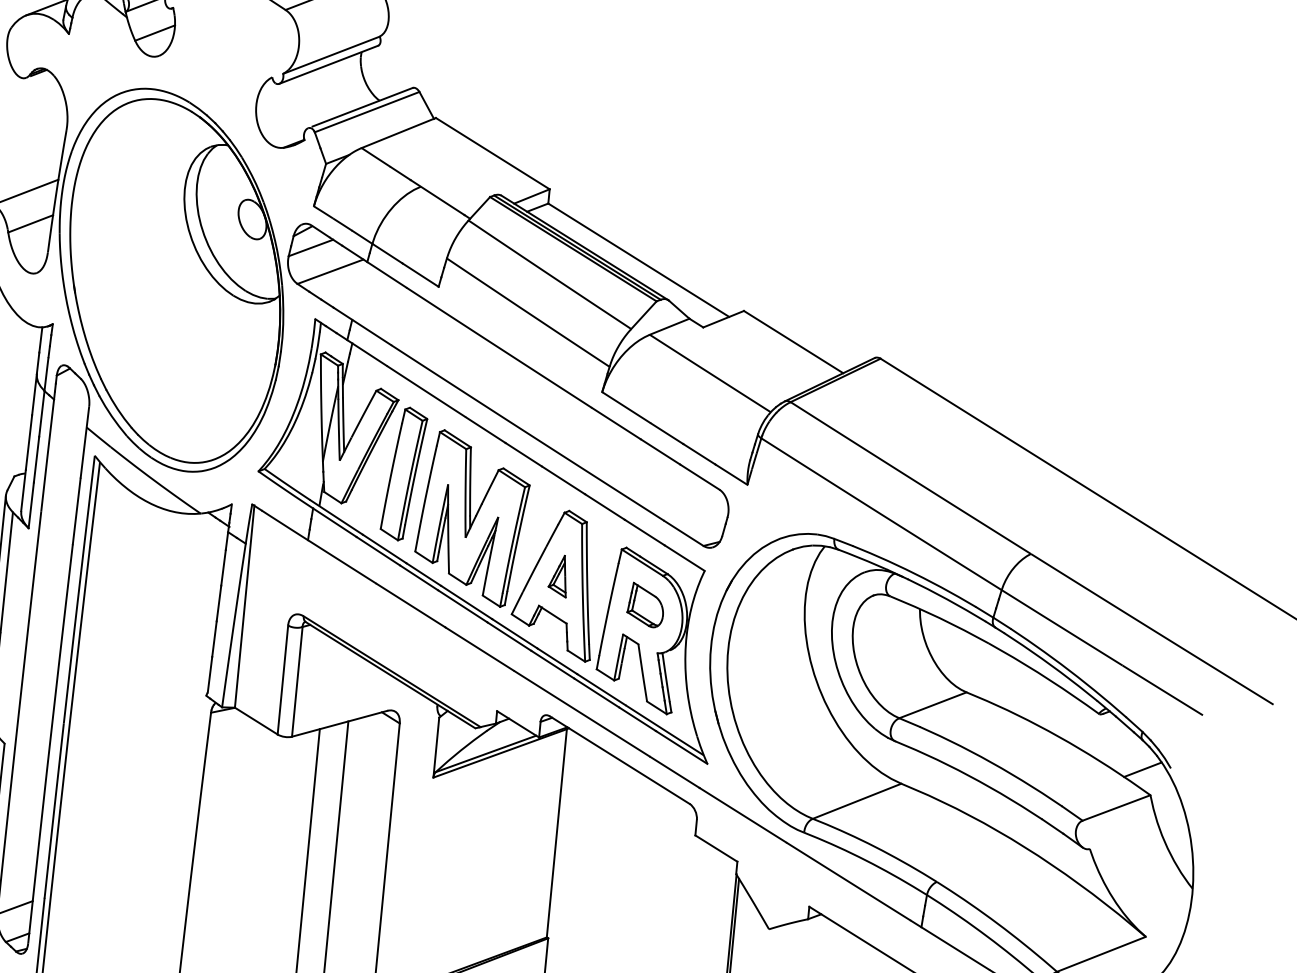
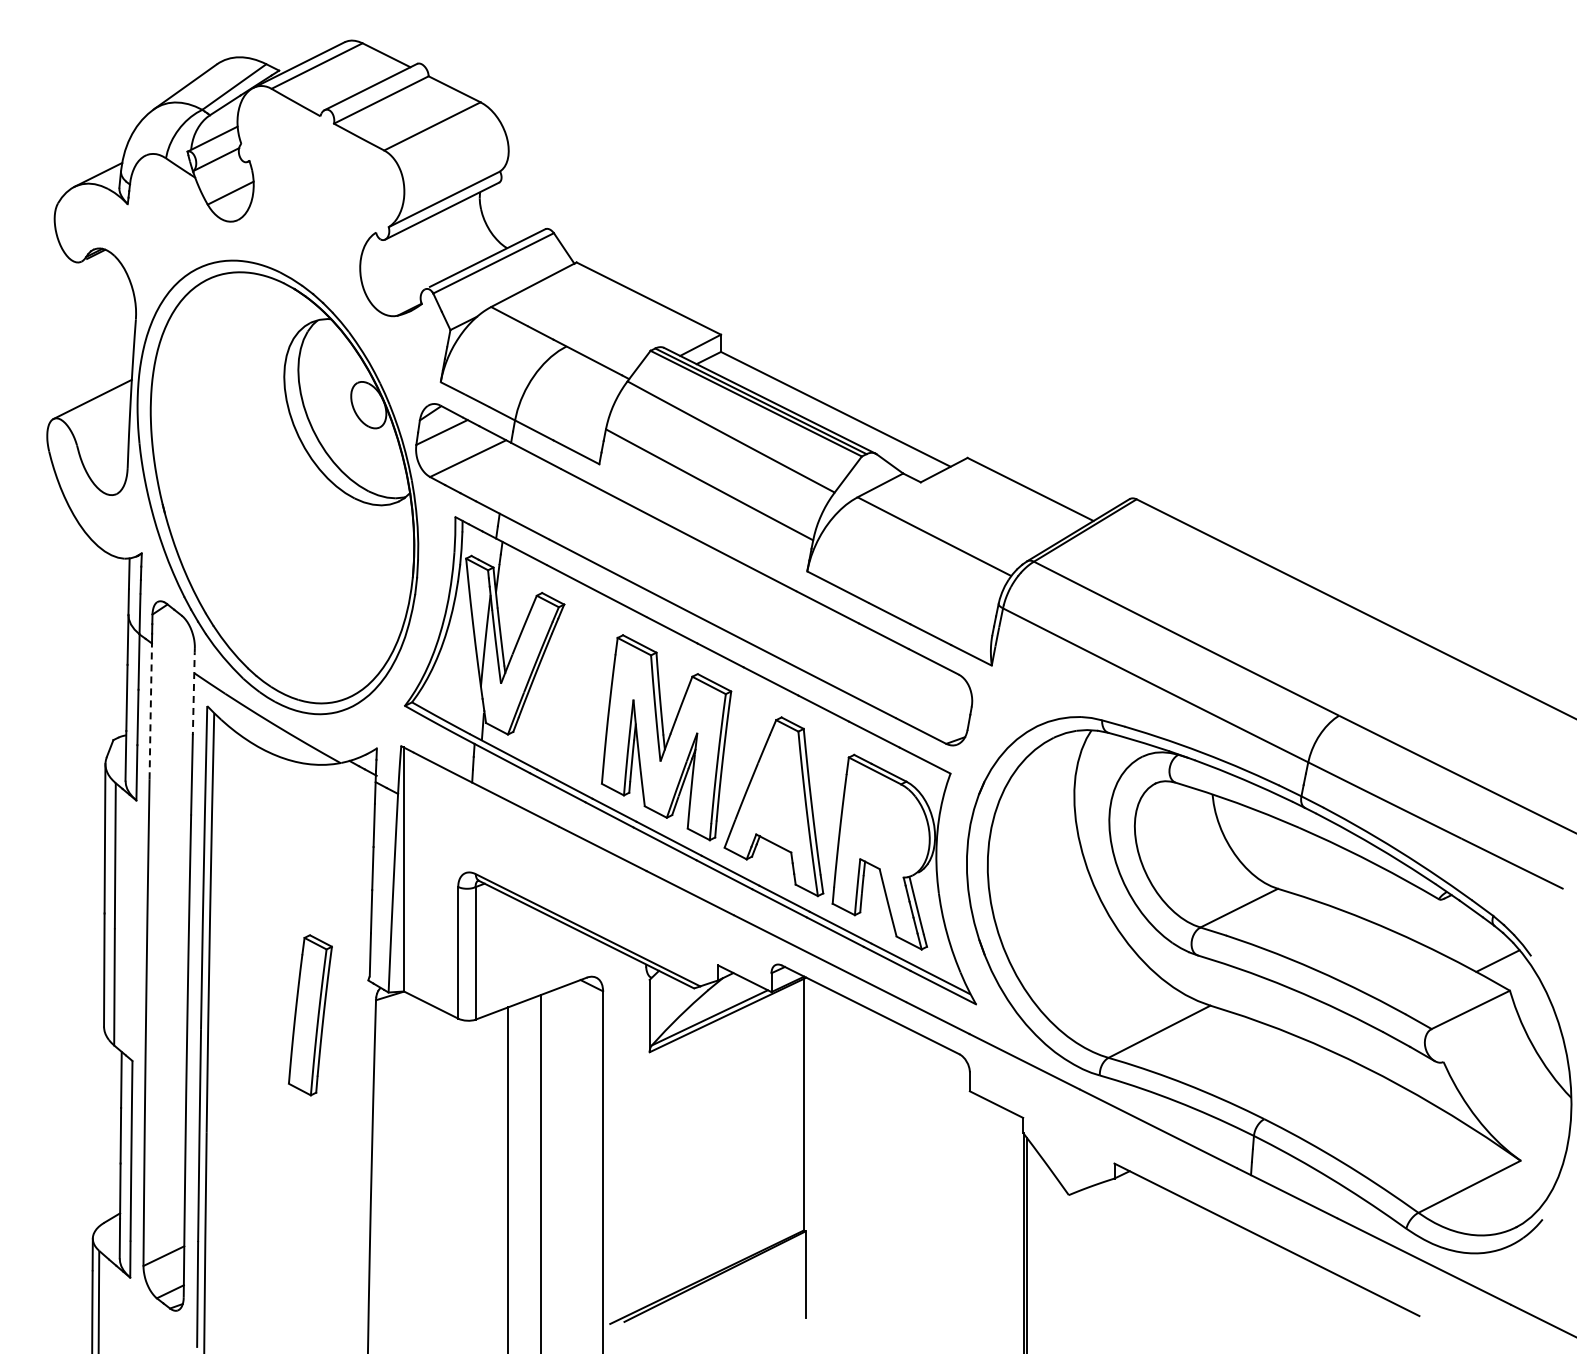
line: (30, 223) -> (103, 435), removed
line: (84, 442) -> (193, 691), solid -> dashed
line: (47, 455) -> (150, 711), solid -> dashed
part: (404, 474) -> (310, 1015), moved
part: (558, 575) -> (776, 796), removed
part: (645, 605) -> (883, 821), removed

